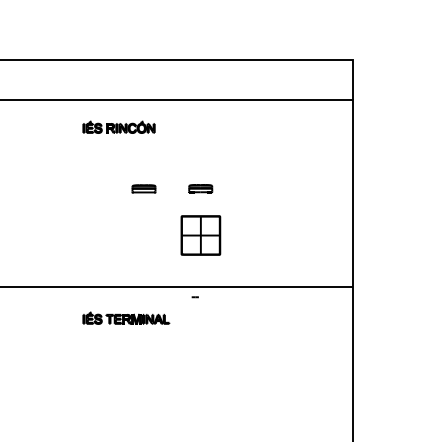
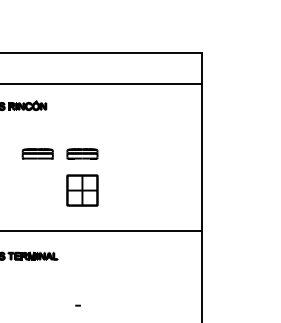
part: (143, 188) -> (37, 153), size x1.67
part: (200, 188) -> (82, 153), size x1.67
part: (194, 297) -> (77, 305), moved

